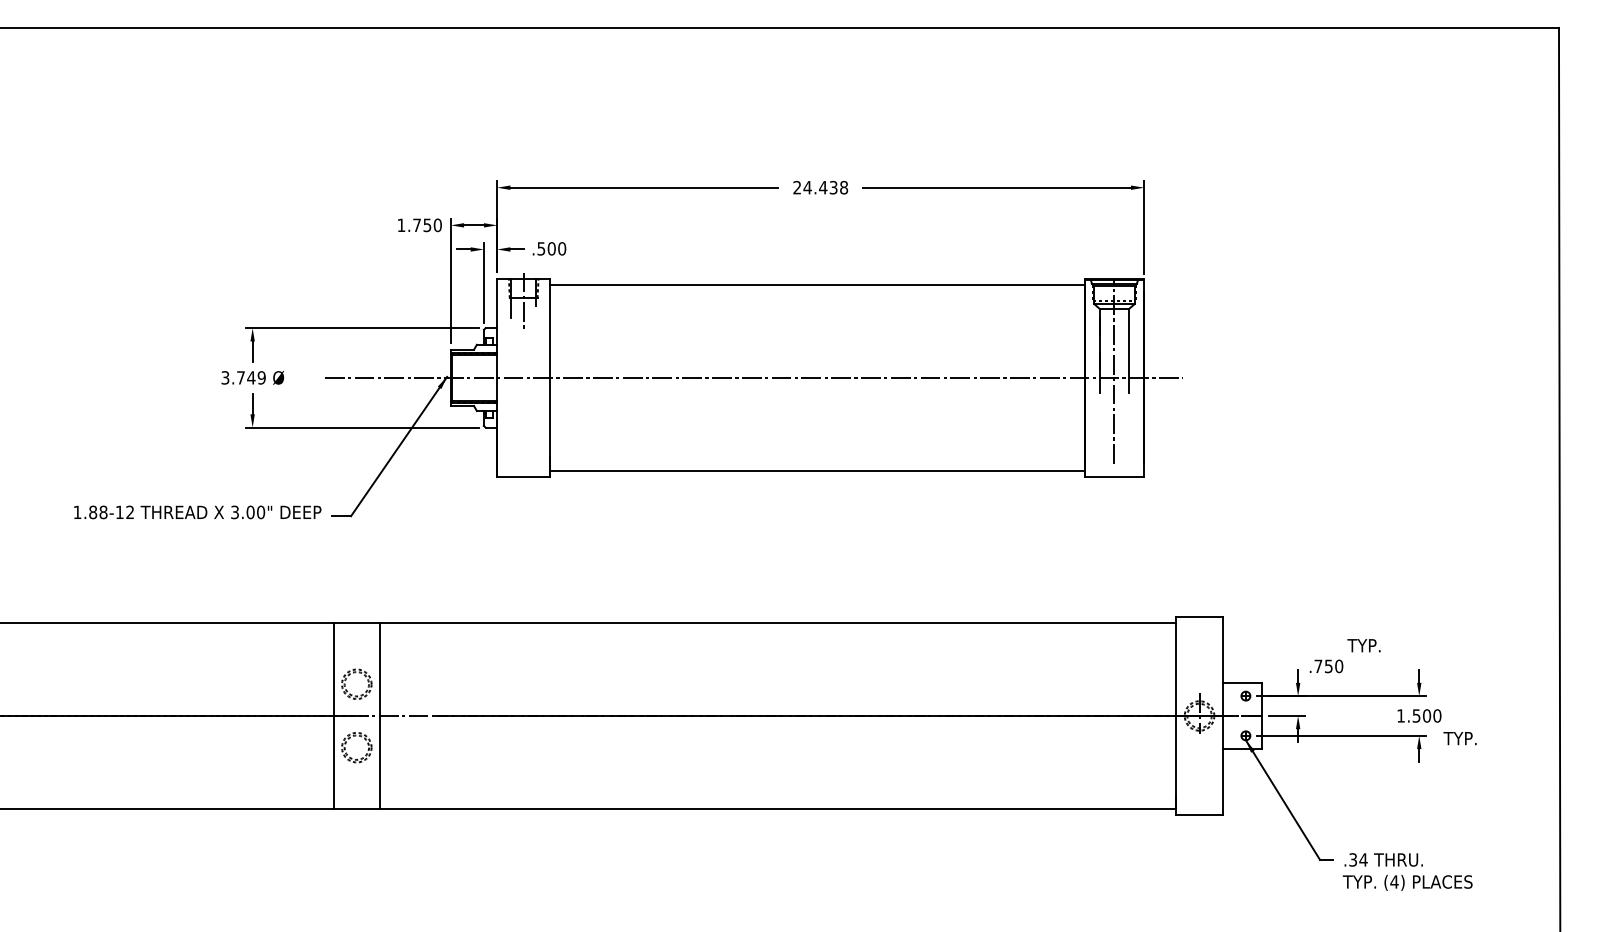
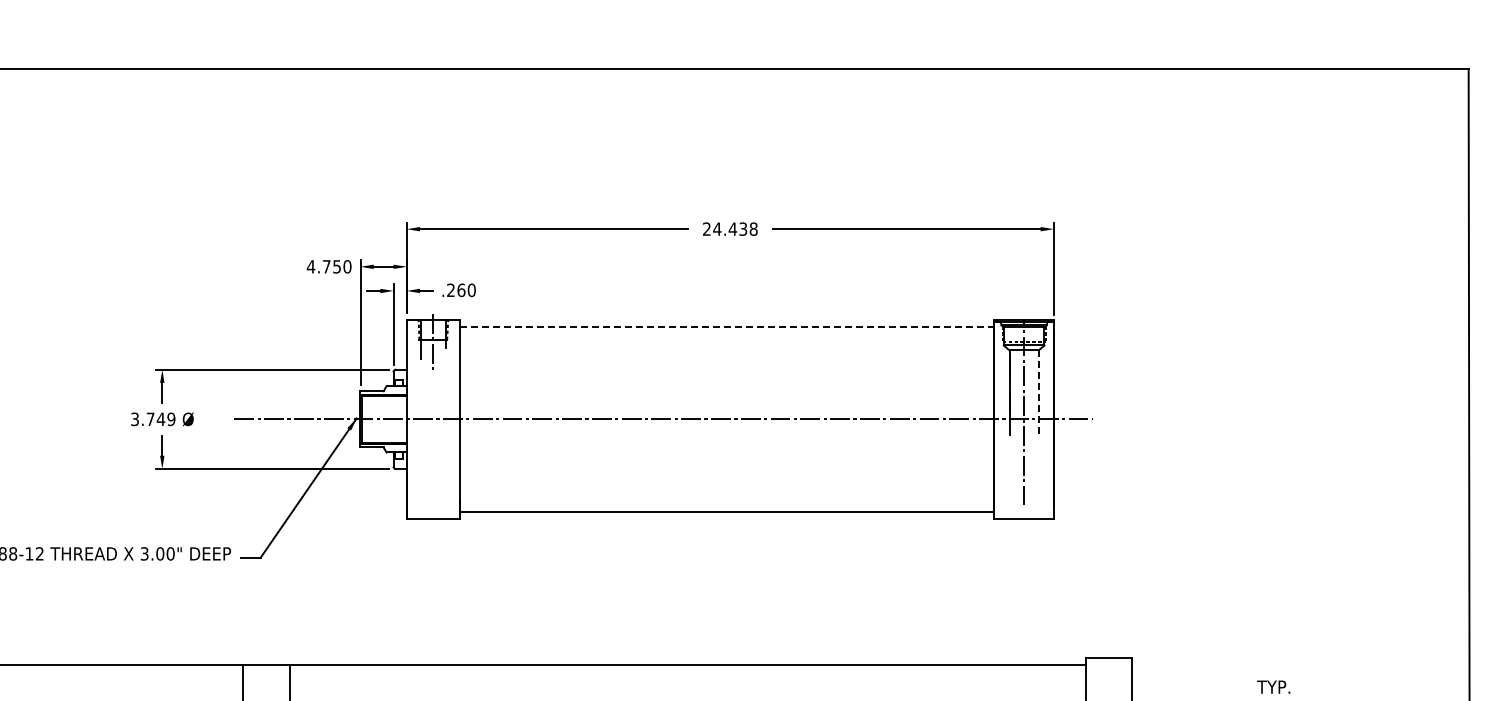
text: (401, 224) -> (311, 265), 1.750 -> 4.750
text: (546, 248) -> (456, 289), .500 -> .260
line: (817, 285) -> (727, 326), solid -> dashed
line: (1129, 350) -> (1039, 391), solid -> dashed

